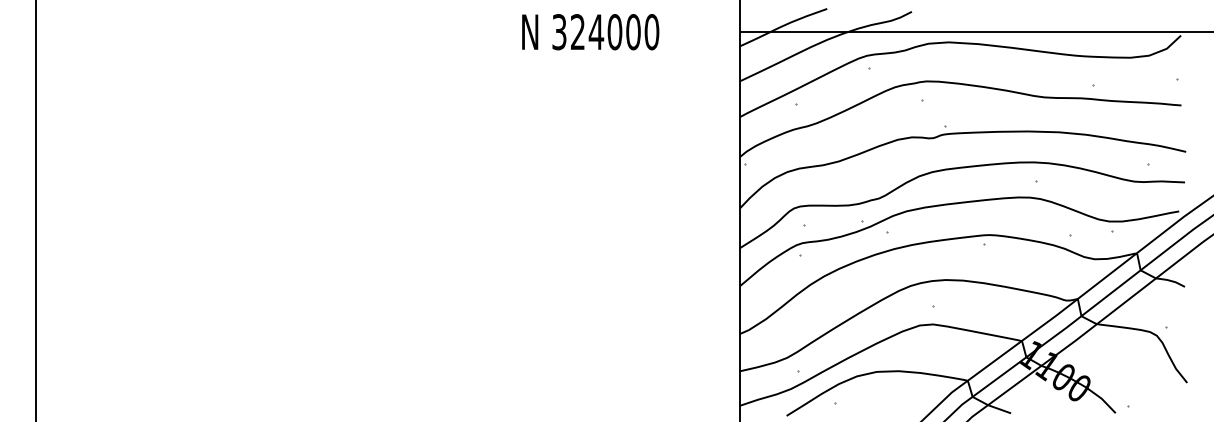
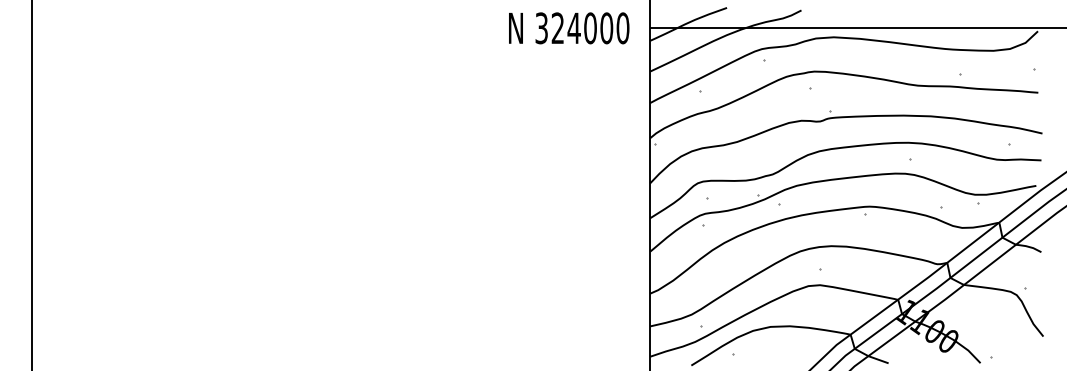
text: (591, 32) -> (569, 28), moved

